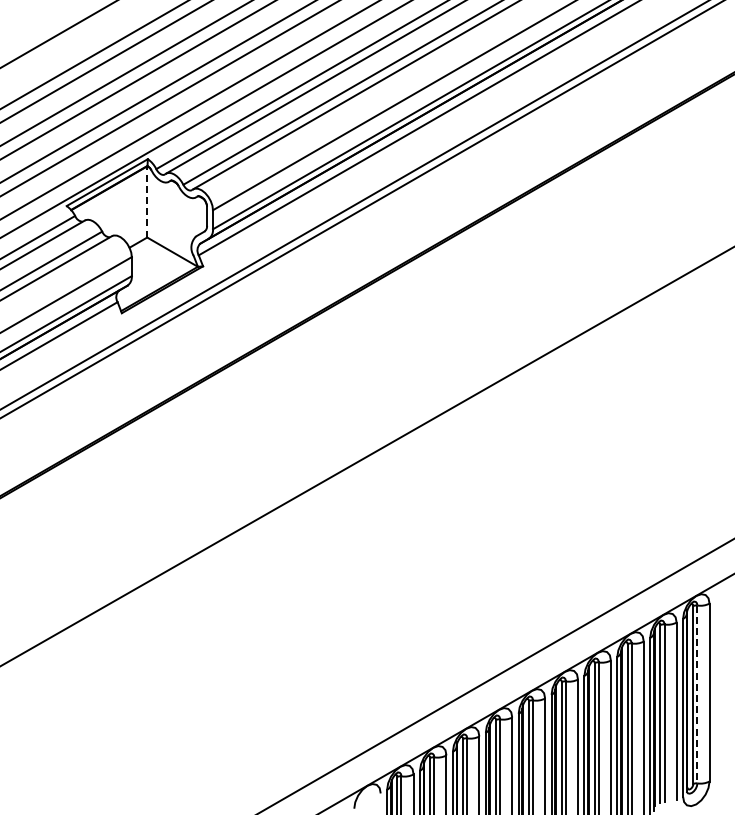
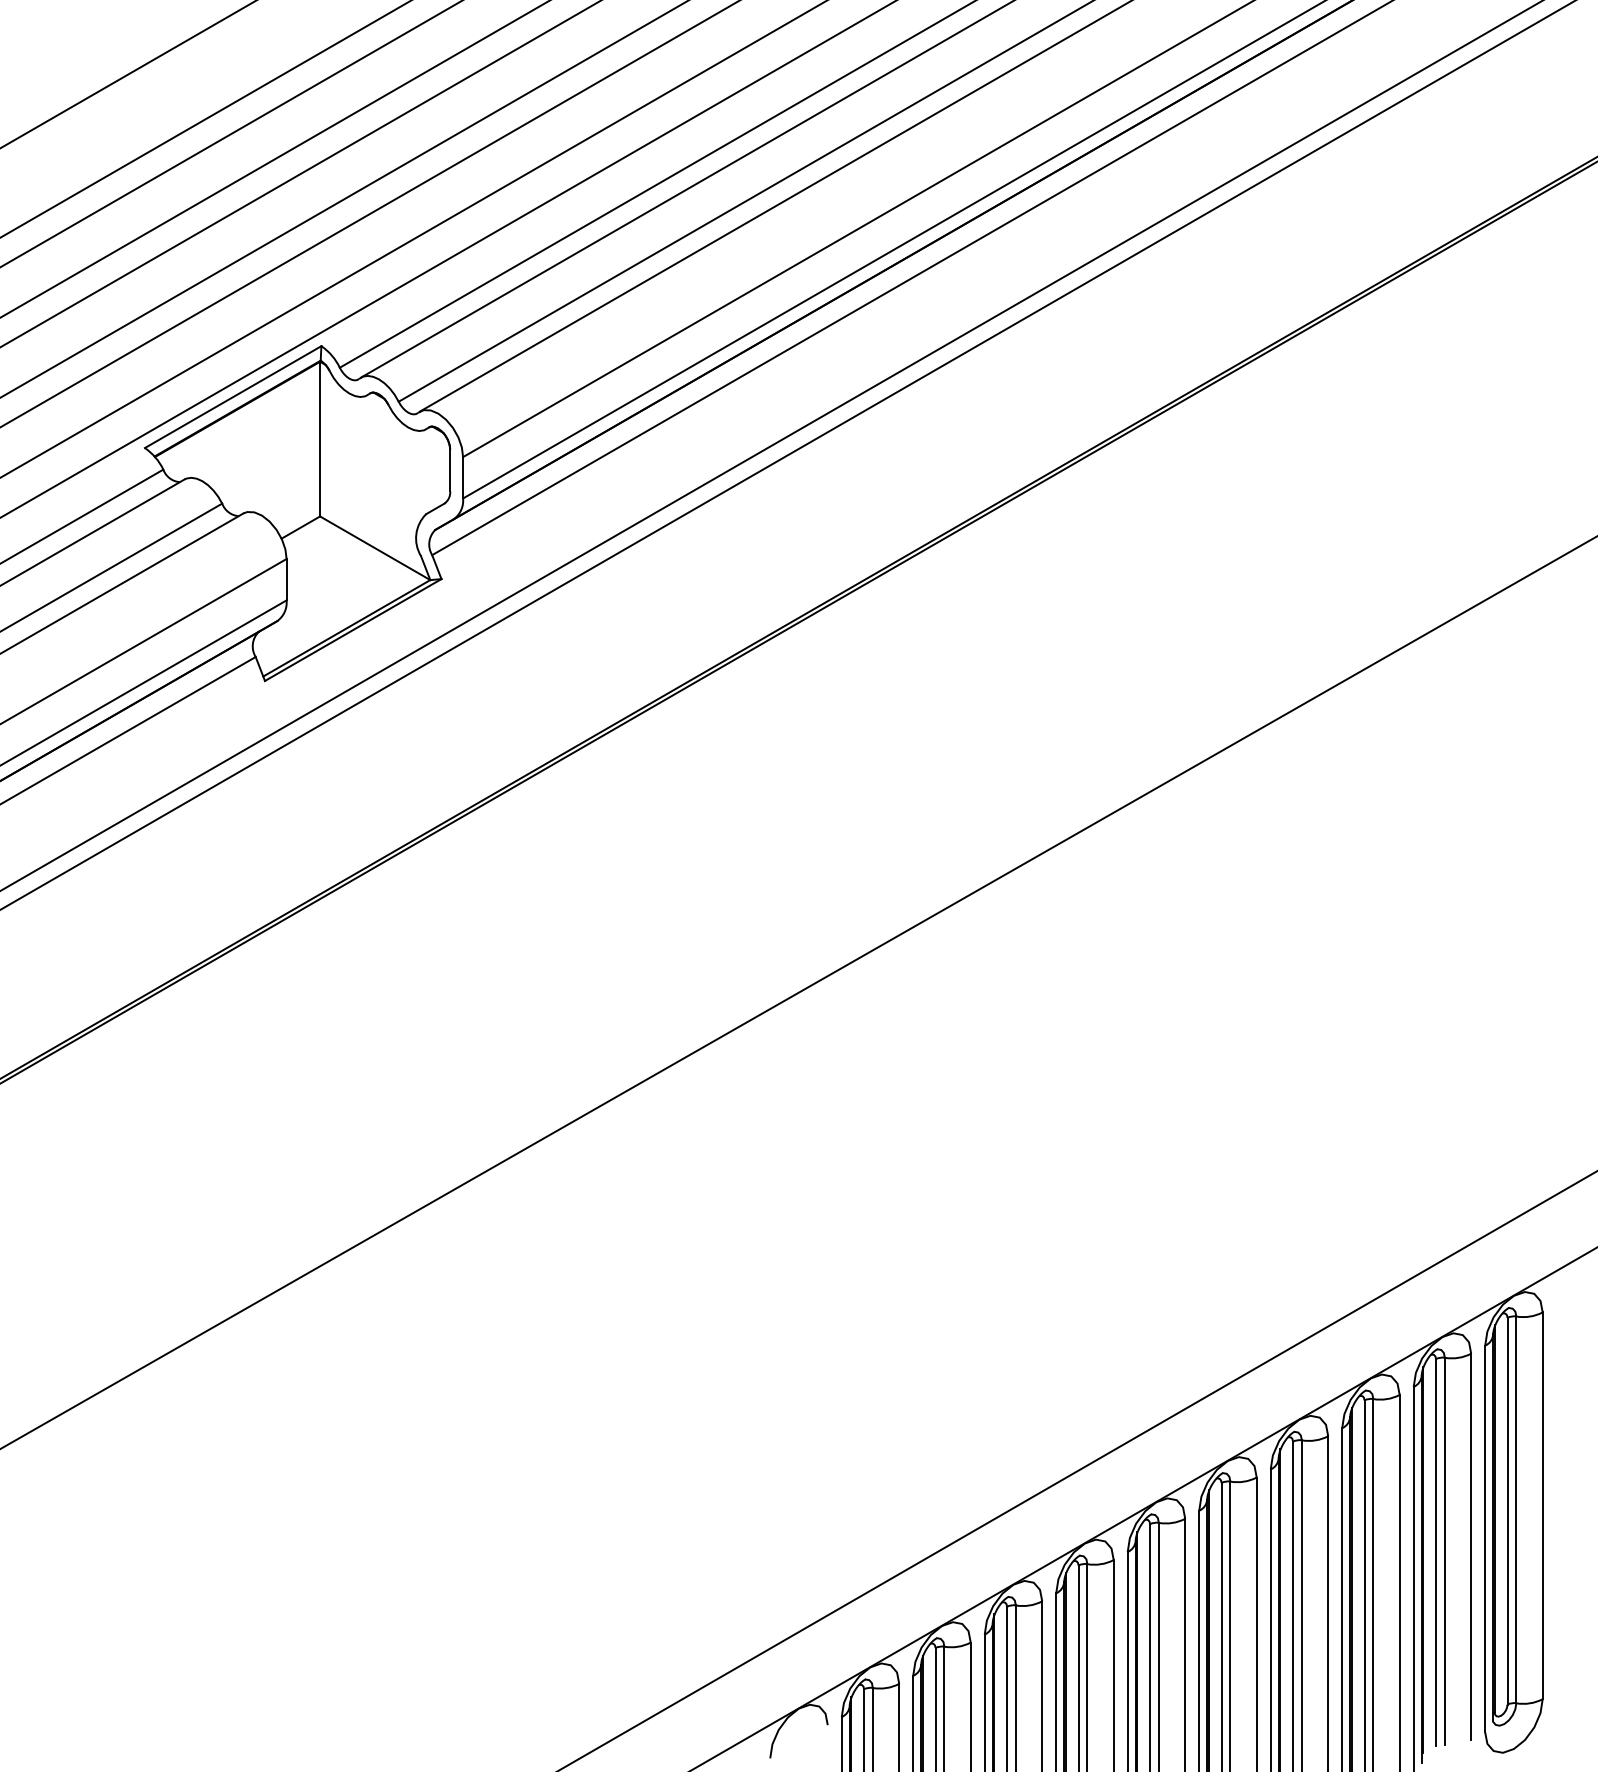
line: (147, 201) -> (320, 438), dashed -> solid
line: (697, 694) -> (1516, 1510), dashed -> solid

